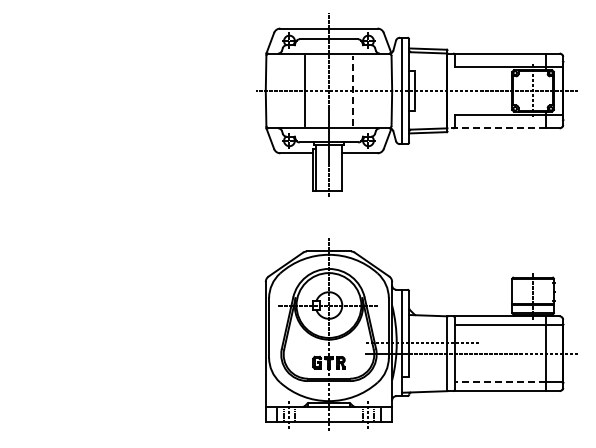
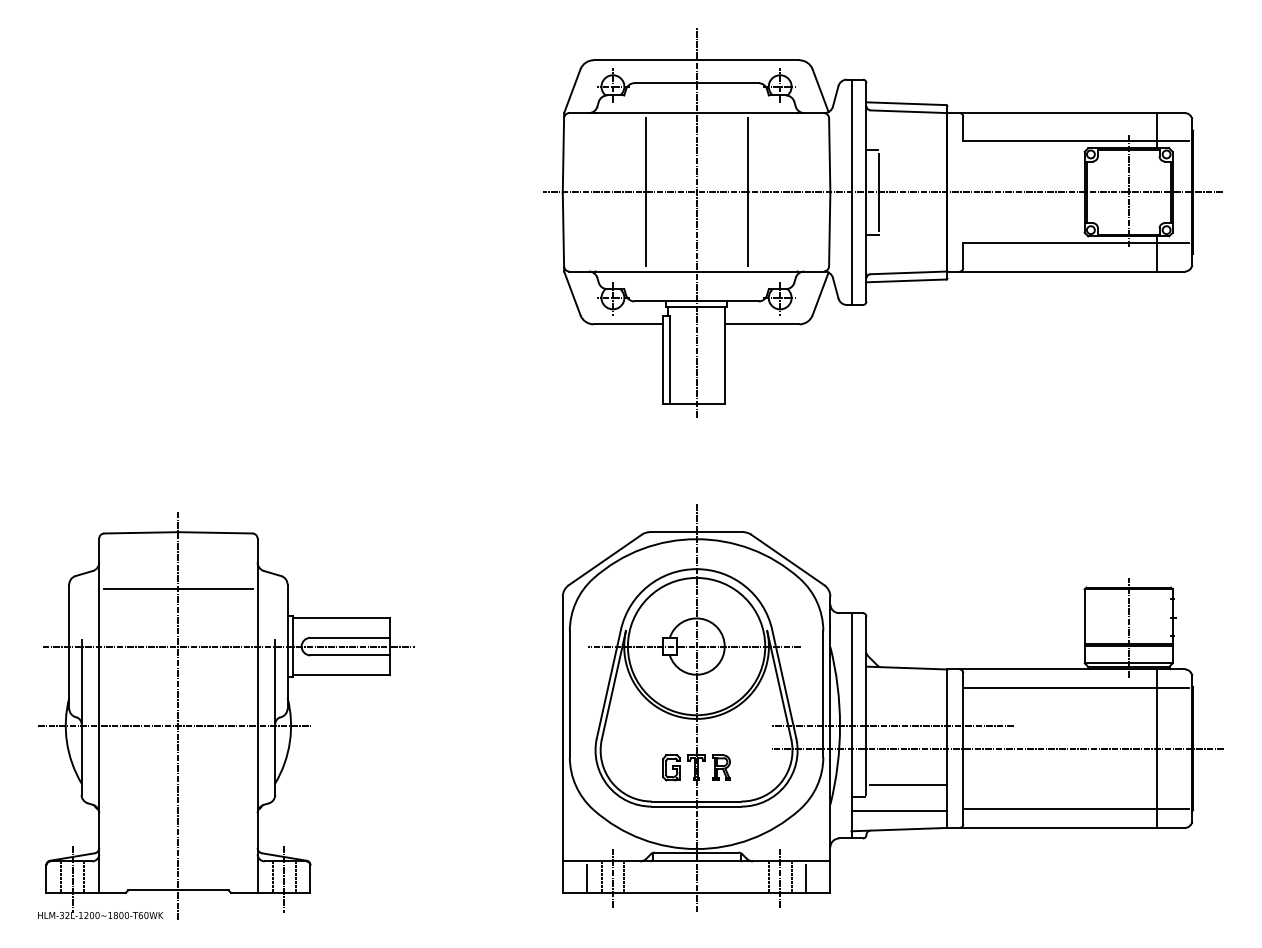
line: (353, 90) -> (748, 191), dashed -> solid
line: (496, 128) -> (1051, 271), dashed -> solid
part: (106, 338) -> (225, 716), added
line: (428, 370) -> (907, 784), added
line: (500, 382) -> (1059, 809), dashed -> solid
line: (424, 383) -> (898, 811), added

